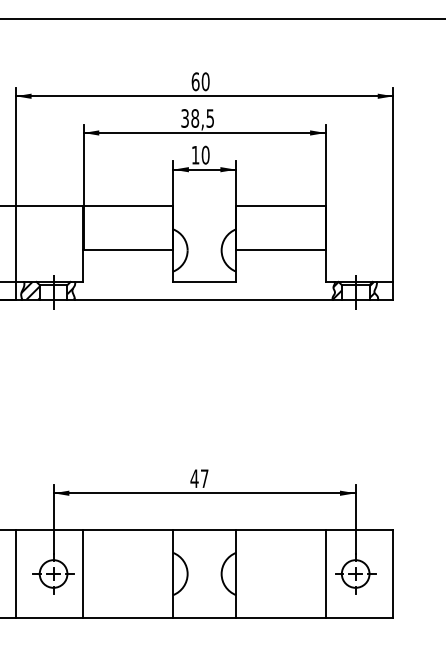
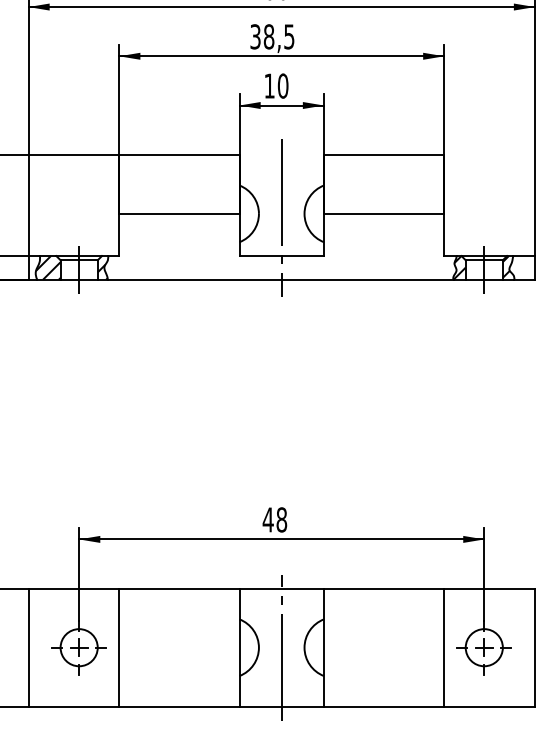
line: (204, 253) -> (281, 217), added
text: (204, 478) -> (281, 519), 47 -> 48
line: (204, 573) -> (281, 647), added

